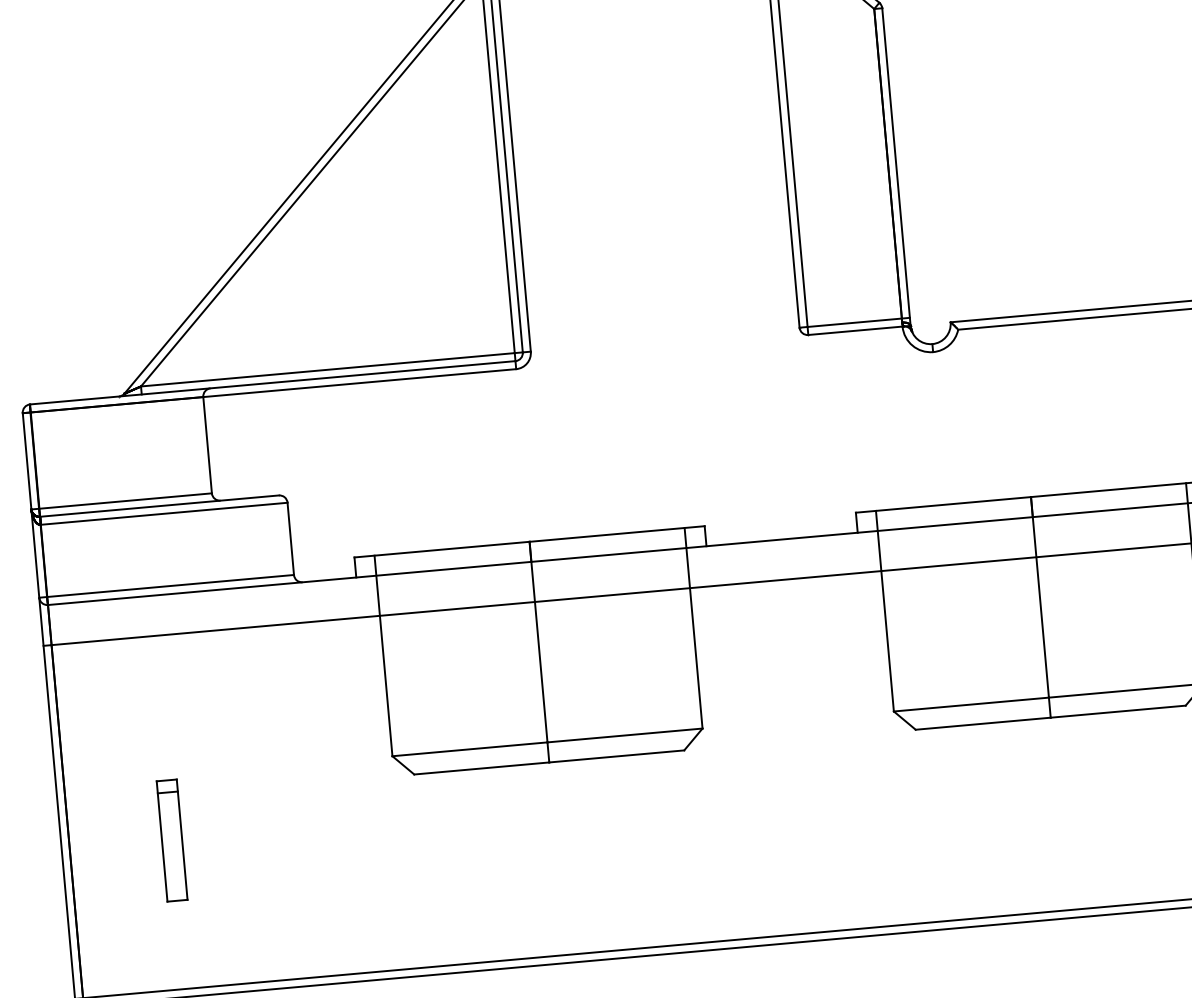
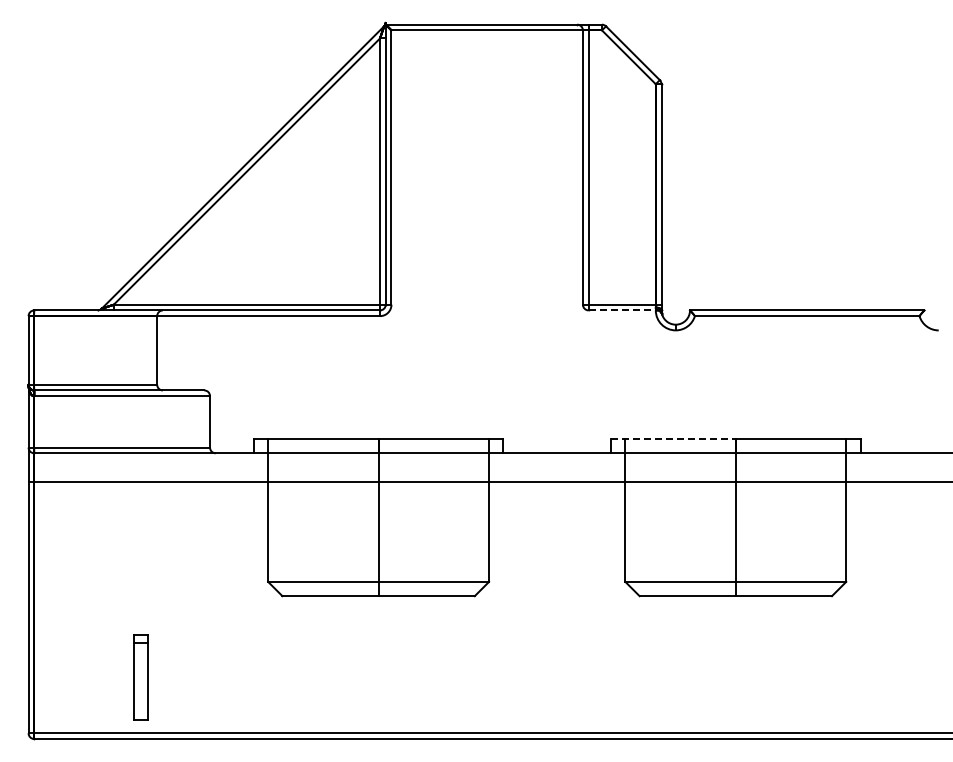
line: (855, 330) -> (622, 310), solid -> dashed
line: (943, 505) -> (673, 439), solid -> dashed
part: (171, 840) -> (140, 677), moved

